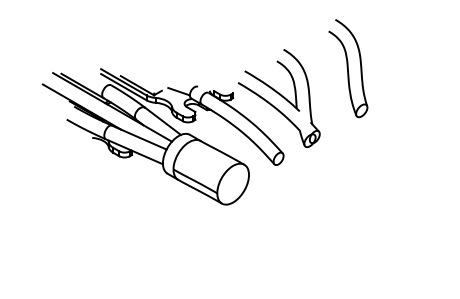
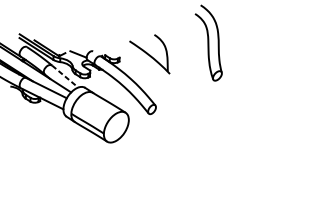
part: (272, 104) -> (149, 67), removed
line: (163, 121) -> (65, 76), solid -> dashed

